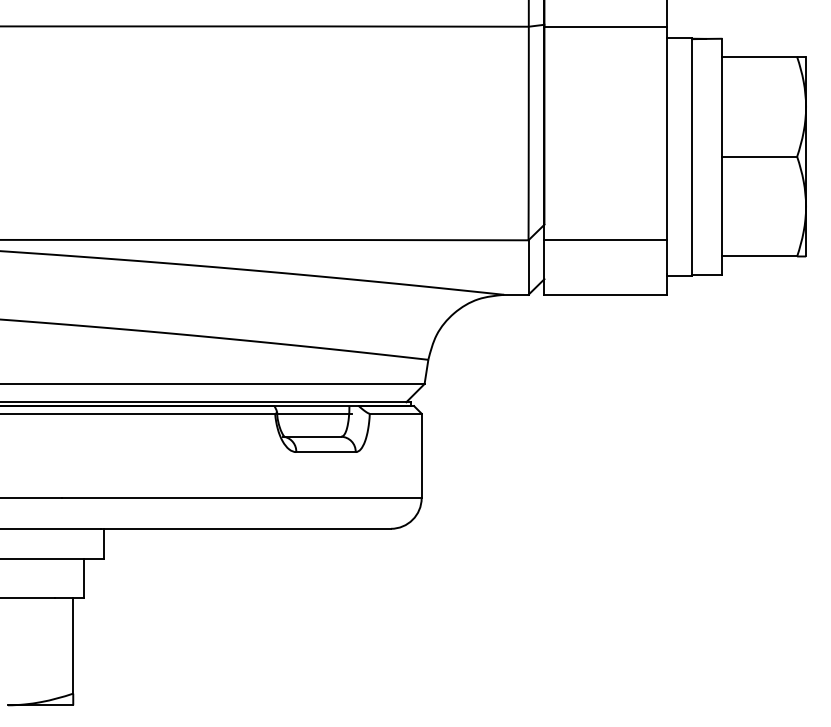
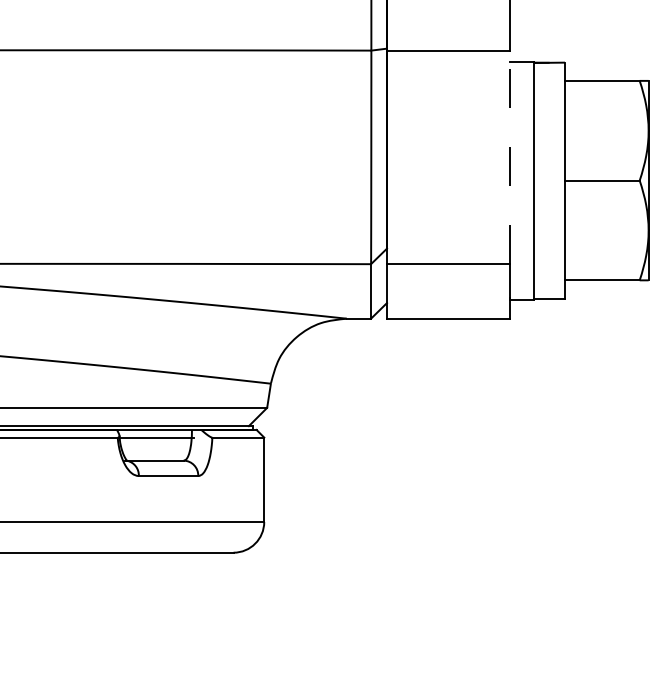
line: (667, 133) -> (510, 157), solid -> dashed

